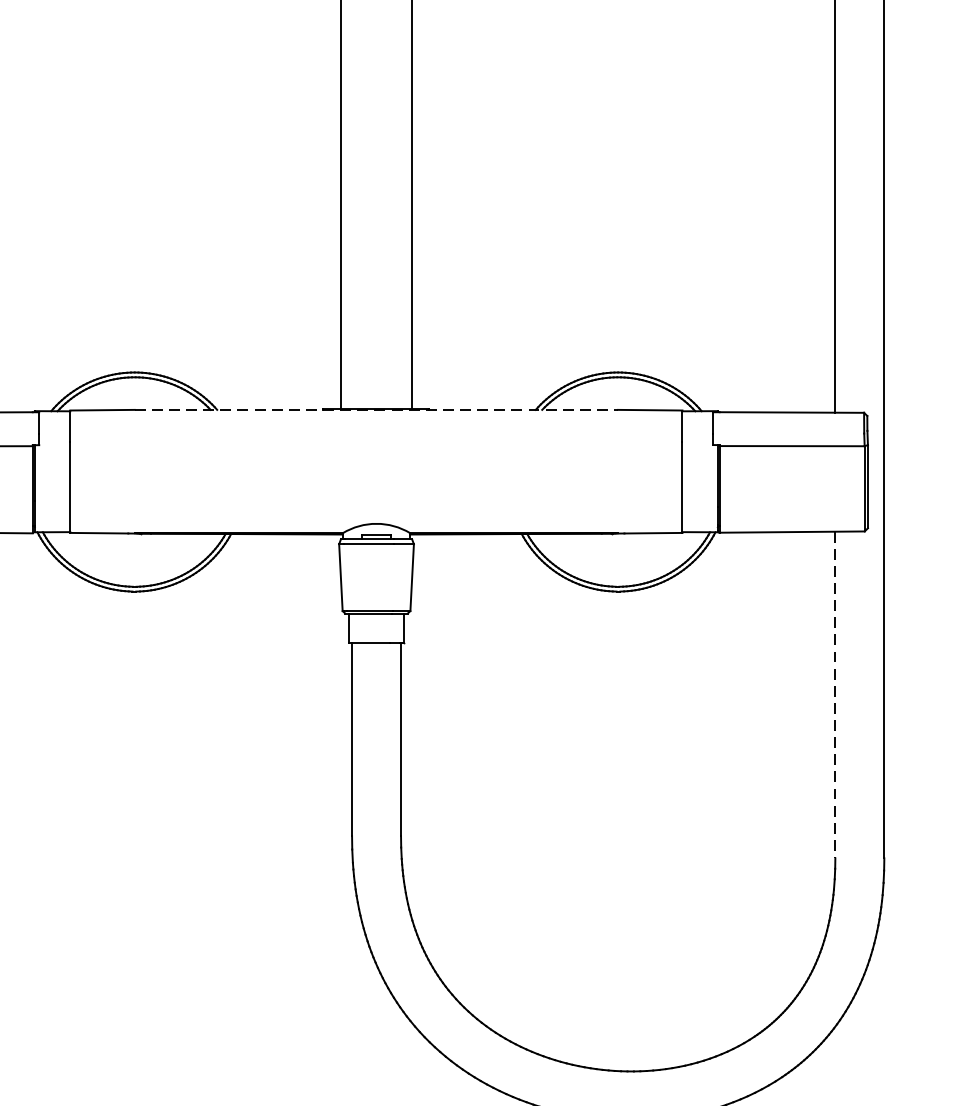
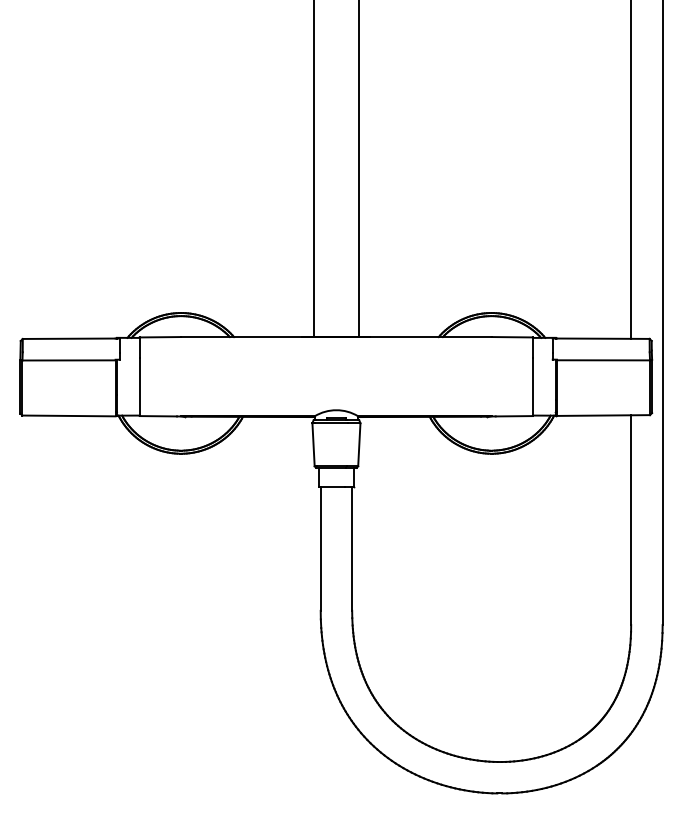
line: (376, 410) -> (336, 337), dashed -> solid
line: (835, 695) -> (631, 520), dashed -> solid

